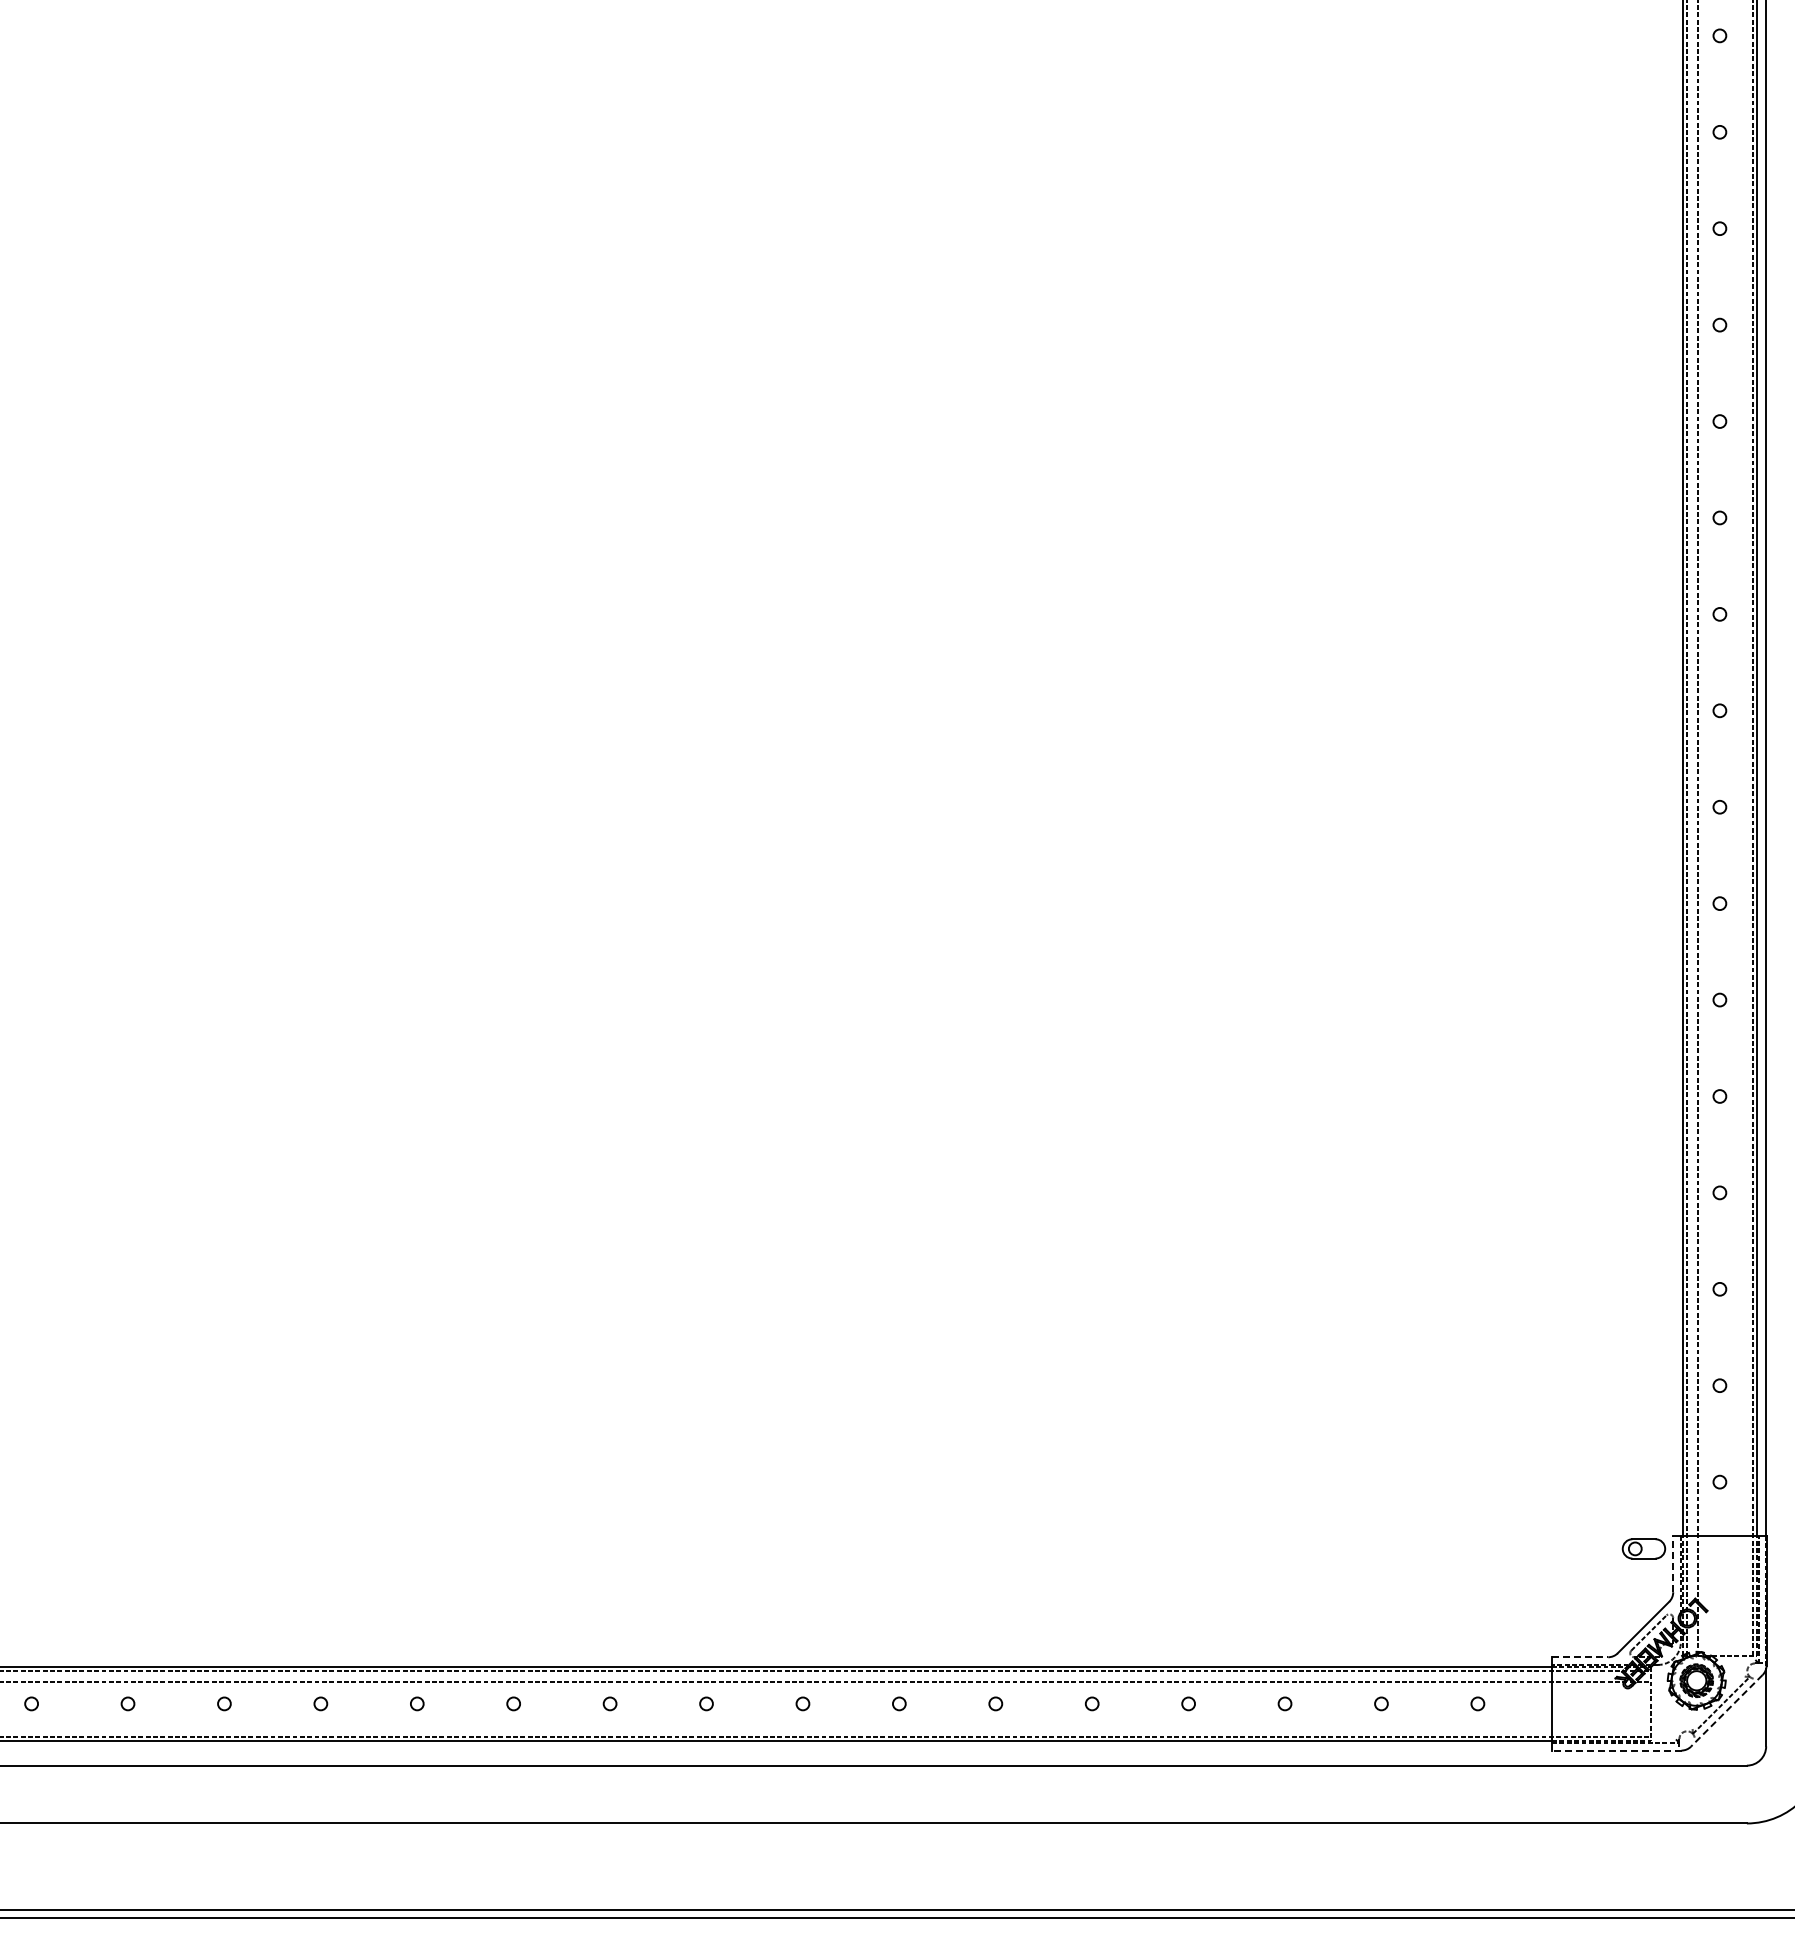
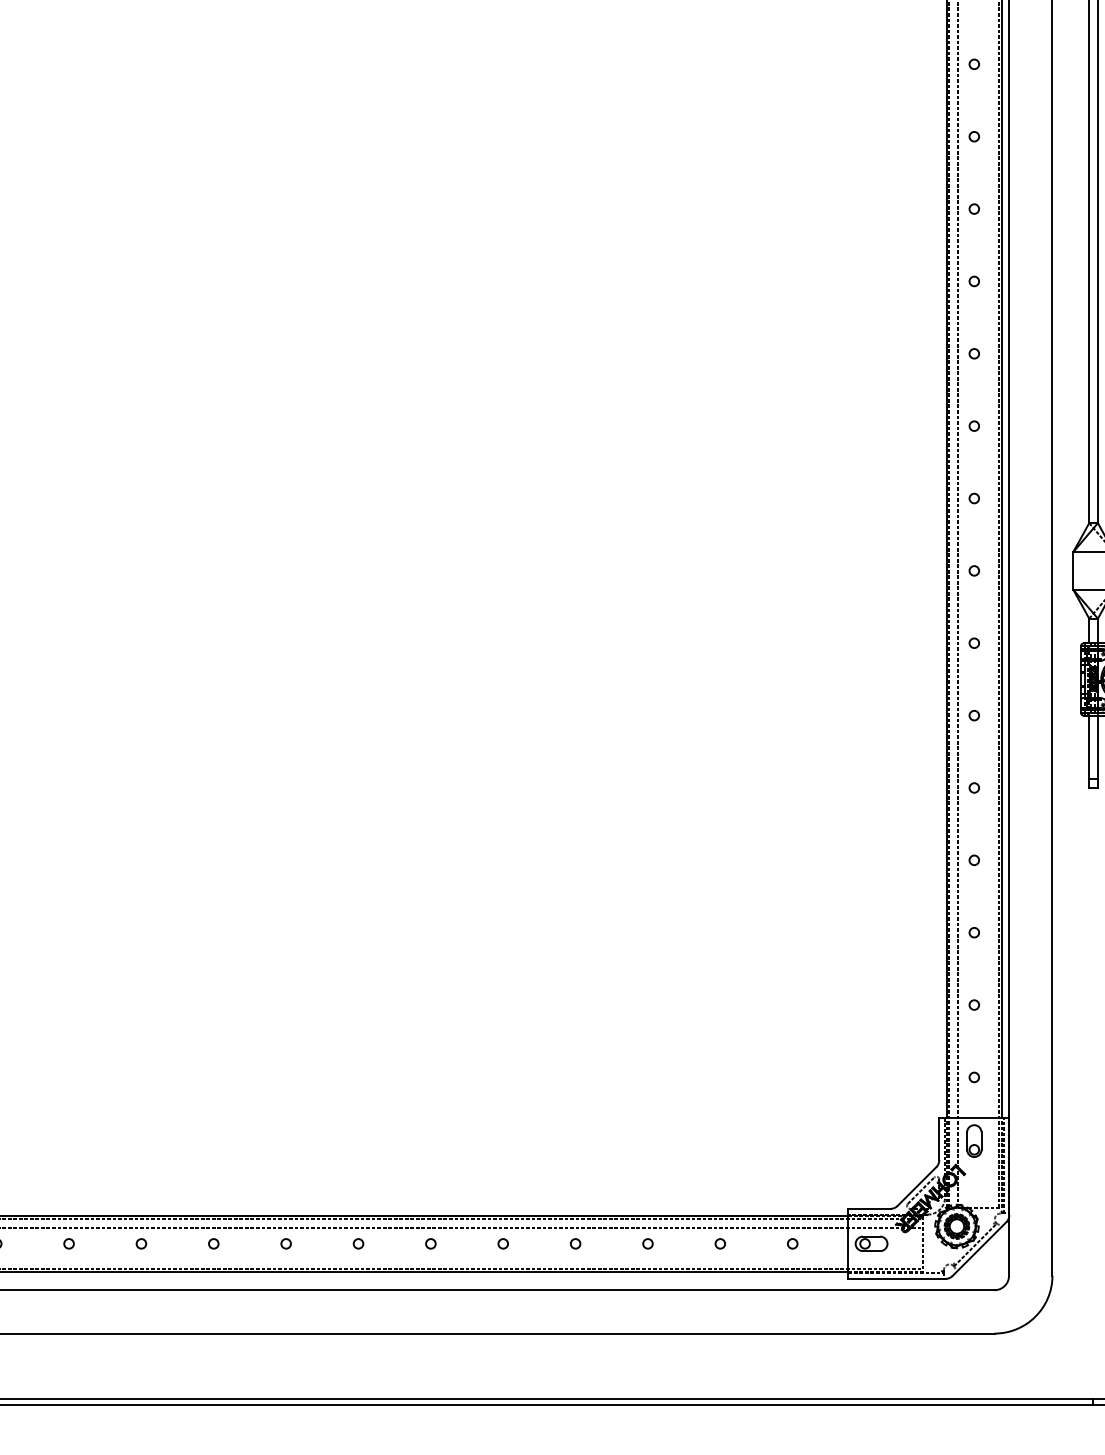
part: (1643, 1548) -> (871, 1243), moved
line: (1673, 1563) -> (939, 1138), dashed -> solid
part: (1719, 1566) -> (974, 1140), added
line: (1580, 1657) -> (869, 1209), dashed -> solid
line: (1726, 1710) -> (979, 1248), dashed -> solid
line: (1616, 1750) -> (896, 1278), dashed -> solid

